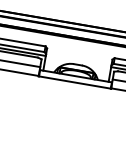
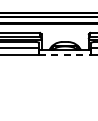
line: (75, 82) -> (65, 54), solid -> dashed

